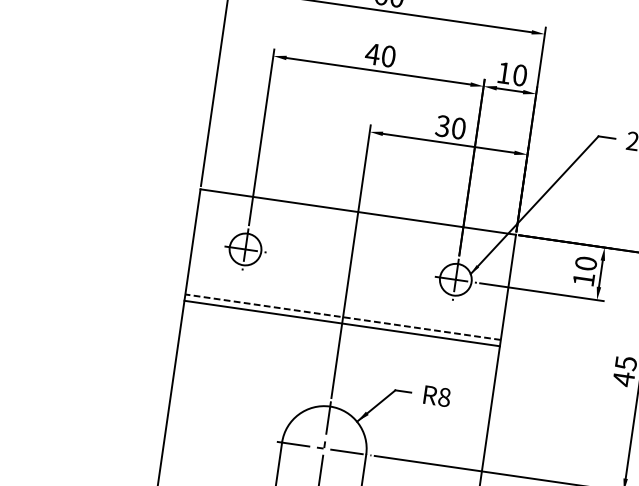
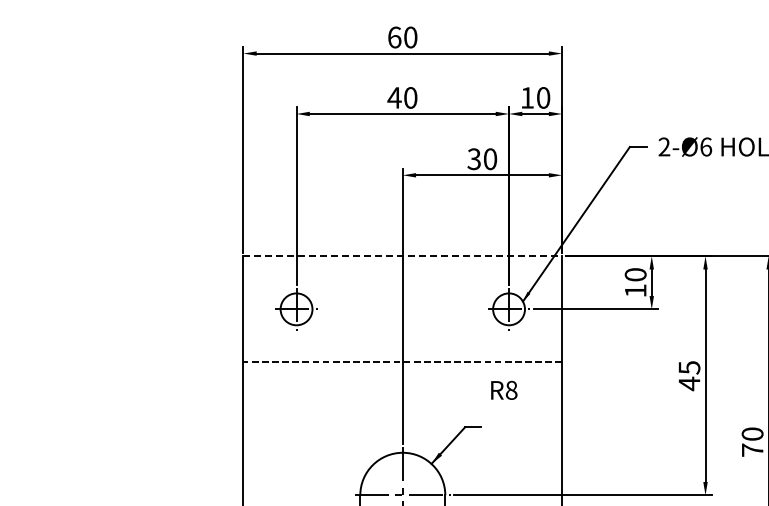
line: (358, 212) -> (403, 256), solid -> dashed
line: (341, 323) -> (402, 368), removed
text: (437, 395) -> (504, 389), moved

